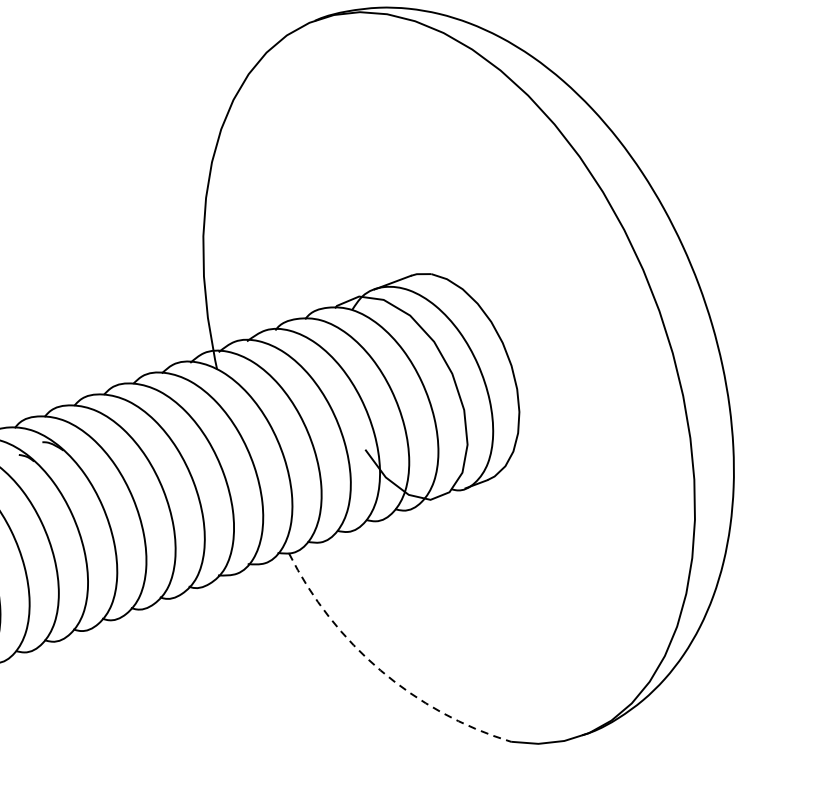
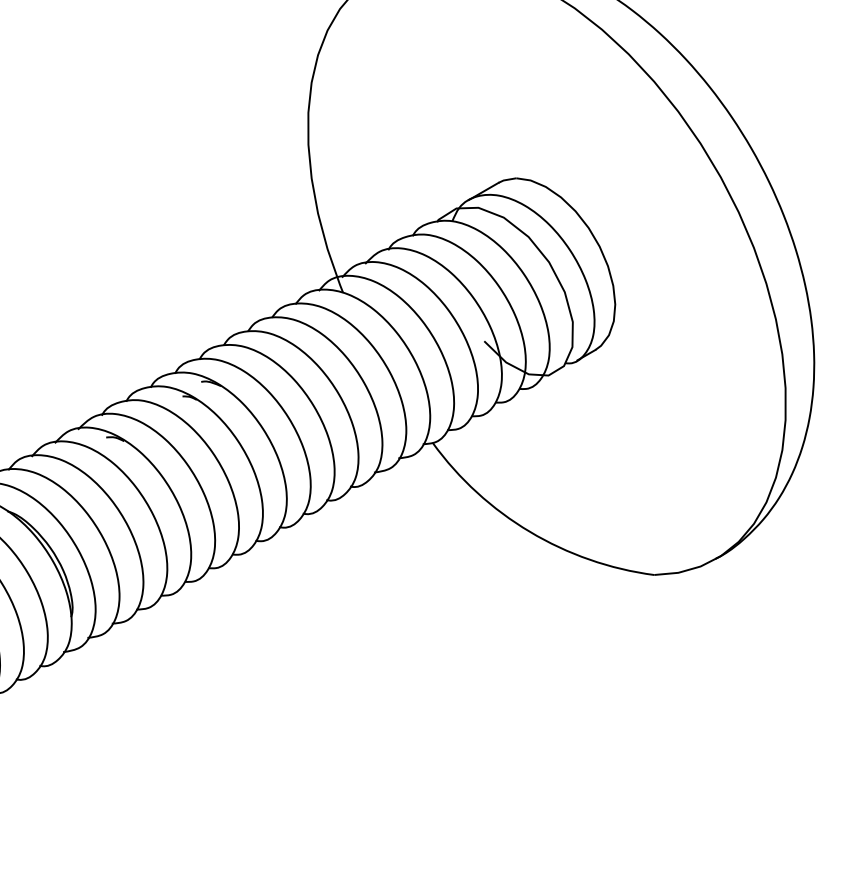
arc: (380, 670) -> (529, 531), dashed -> solid

